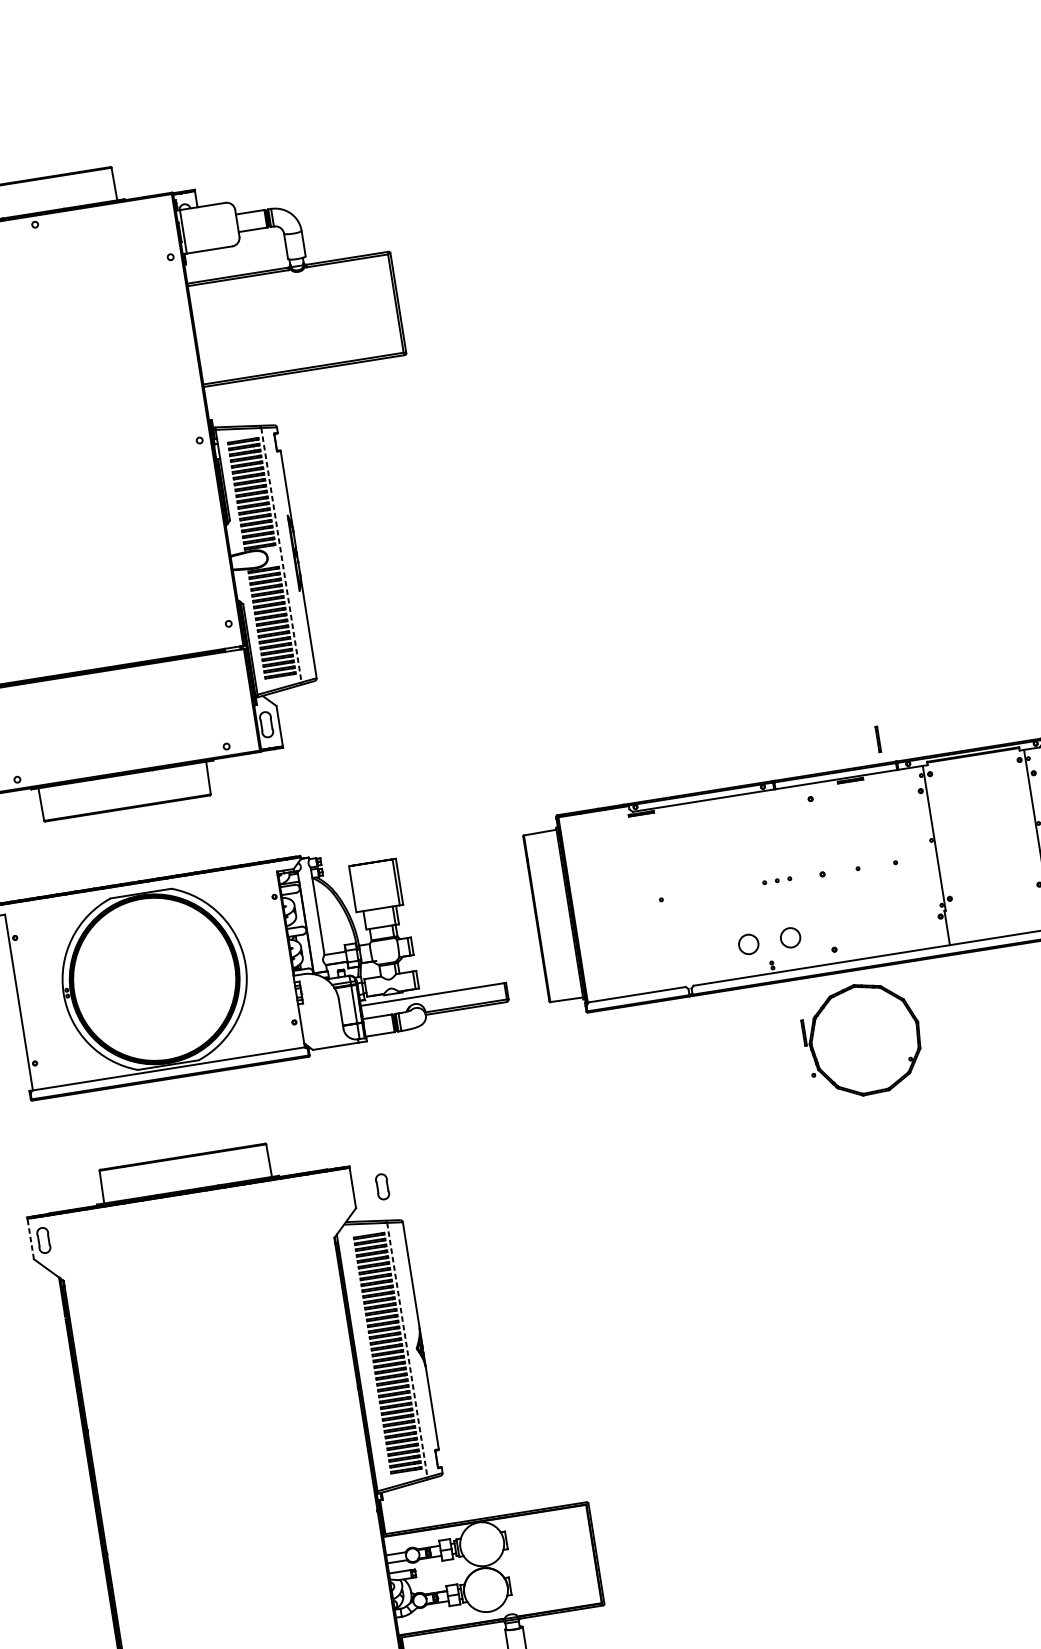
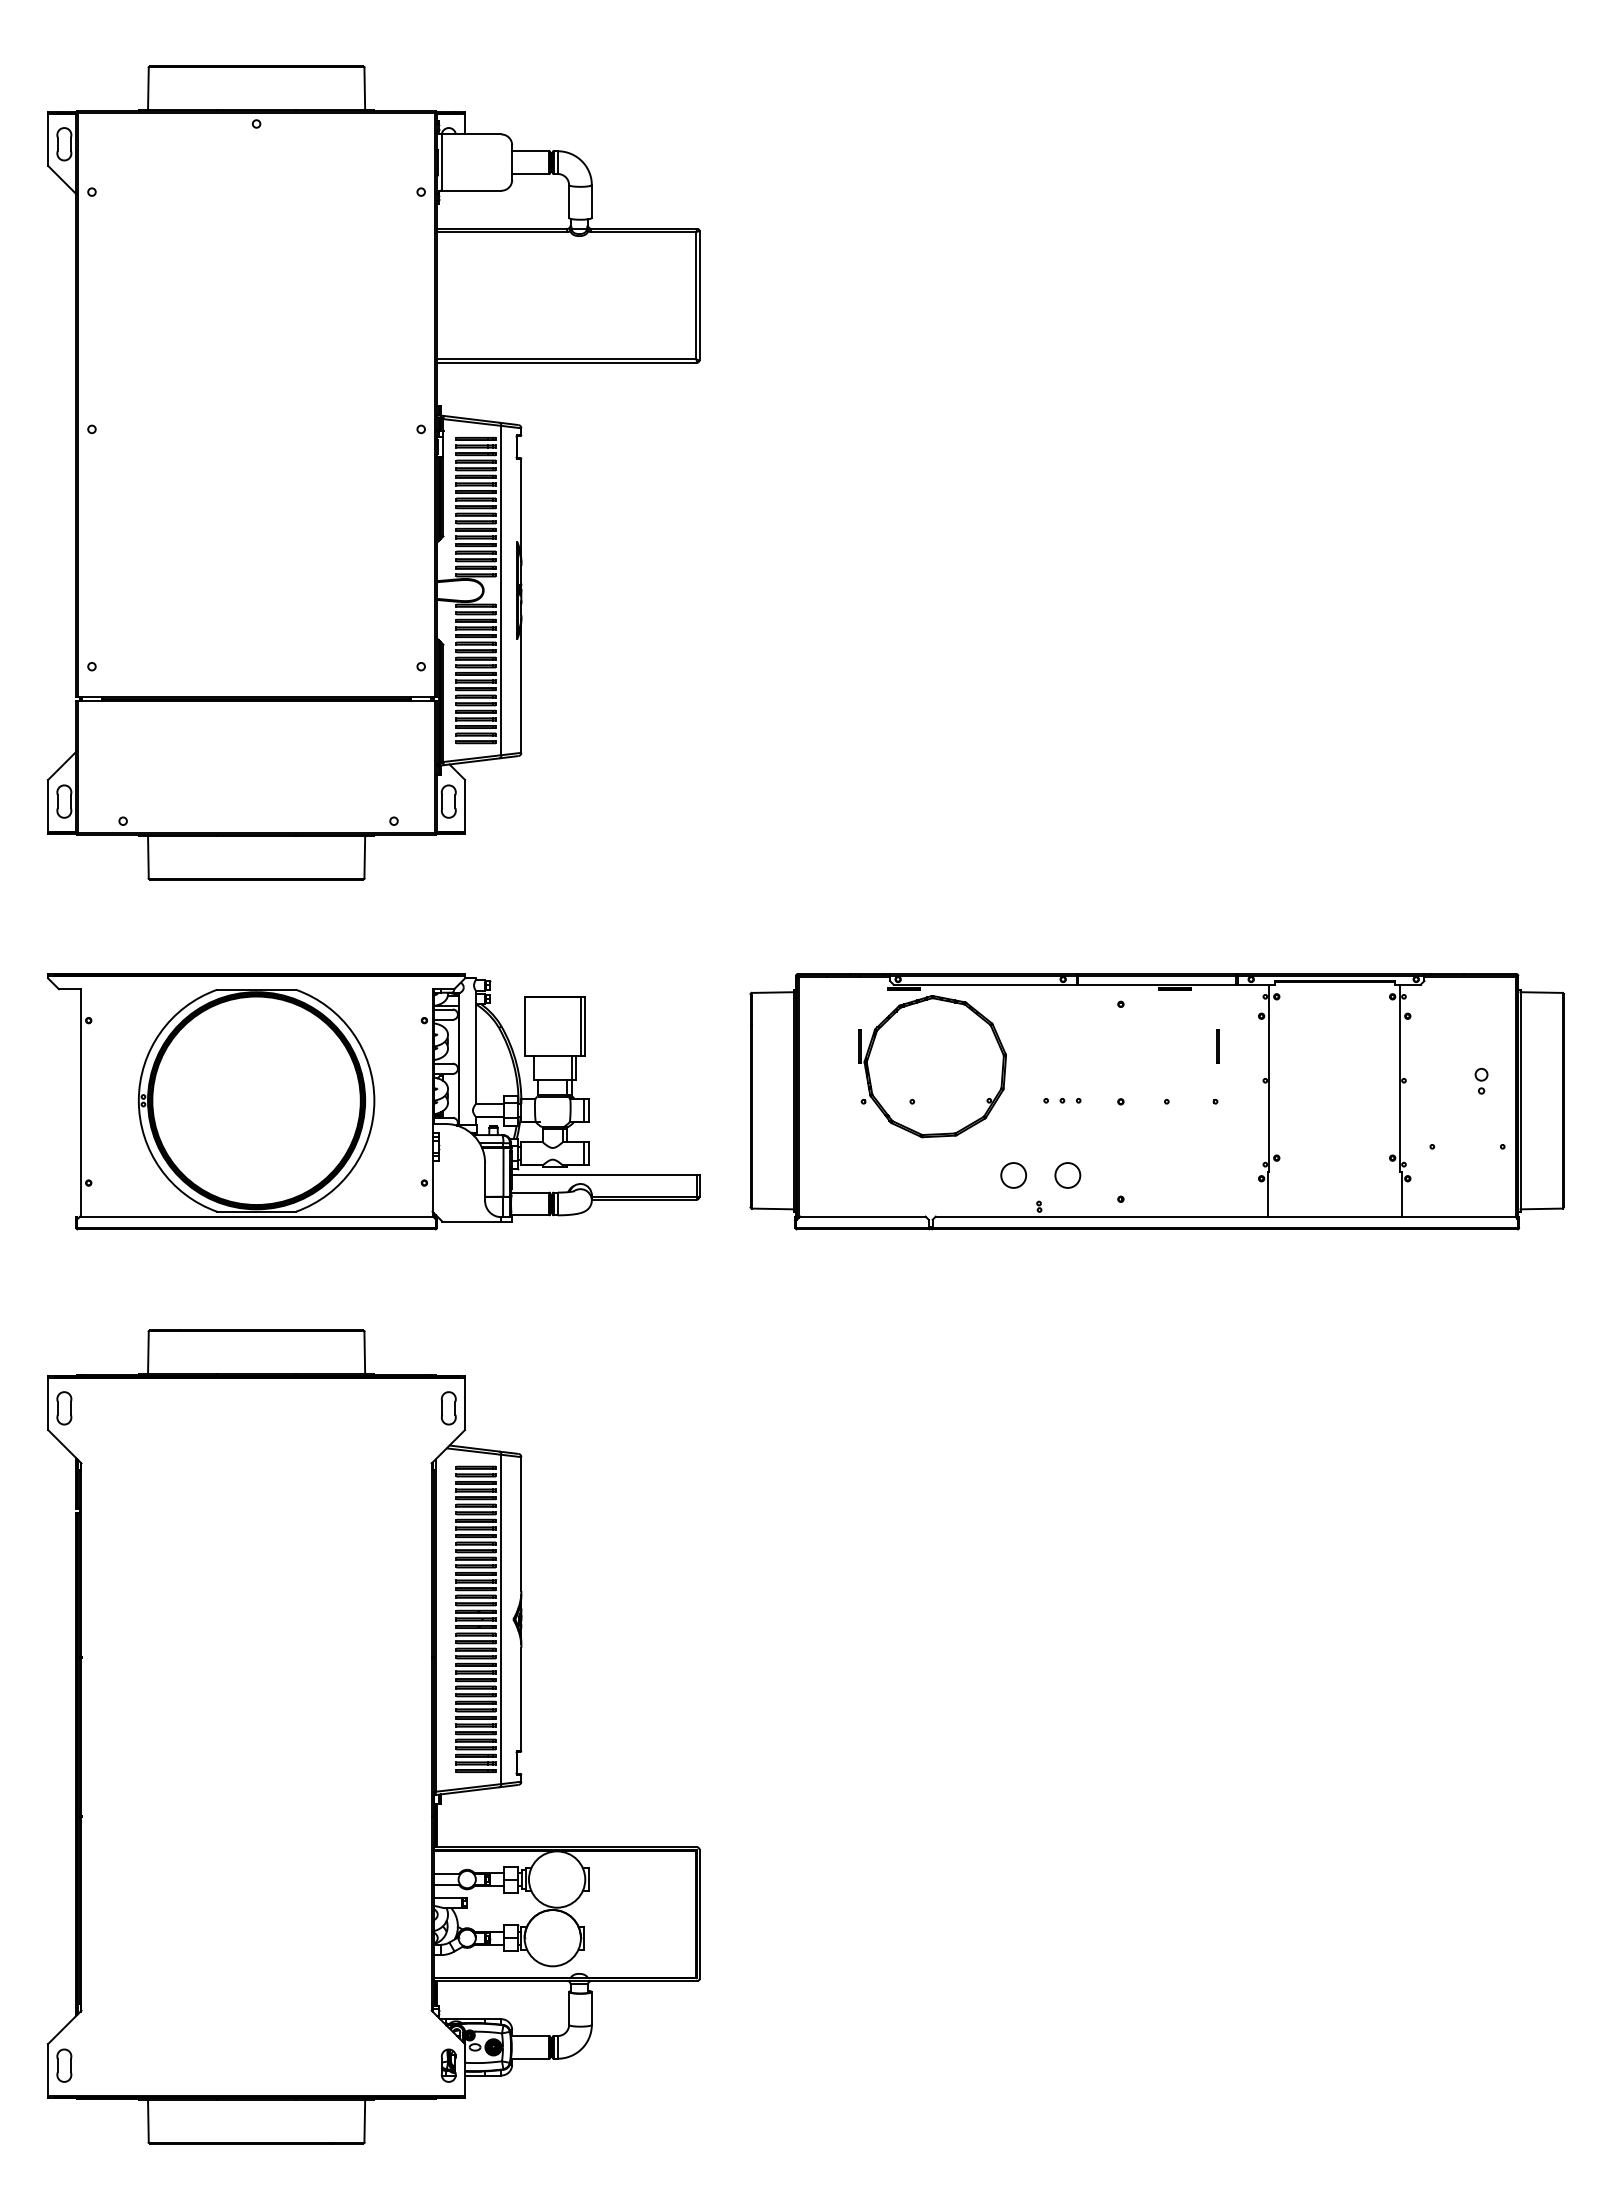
line: (281, 555) -> (501, 590), dashed -> solid
line: (877, 739) -> (1217, 1046), moved
part: (862, 1039) -> (932, 1066), moved
part: (382, 1187) -> (448, 1408), moved
line: (30, 1238) -> (48, 1403), dashed -> solid
line: (407, 1350) -> (501, 1619), dashed -> solid

